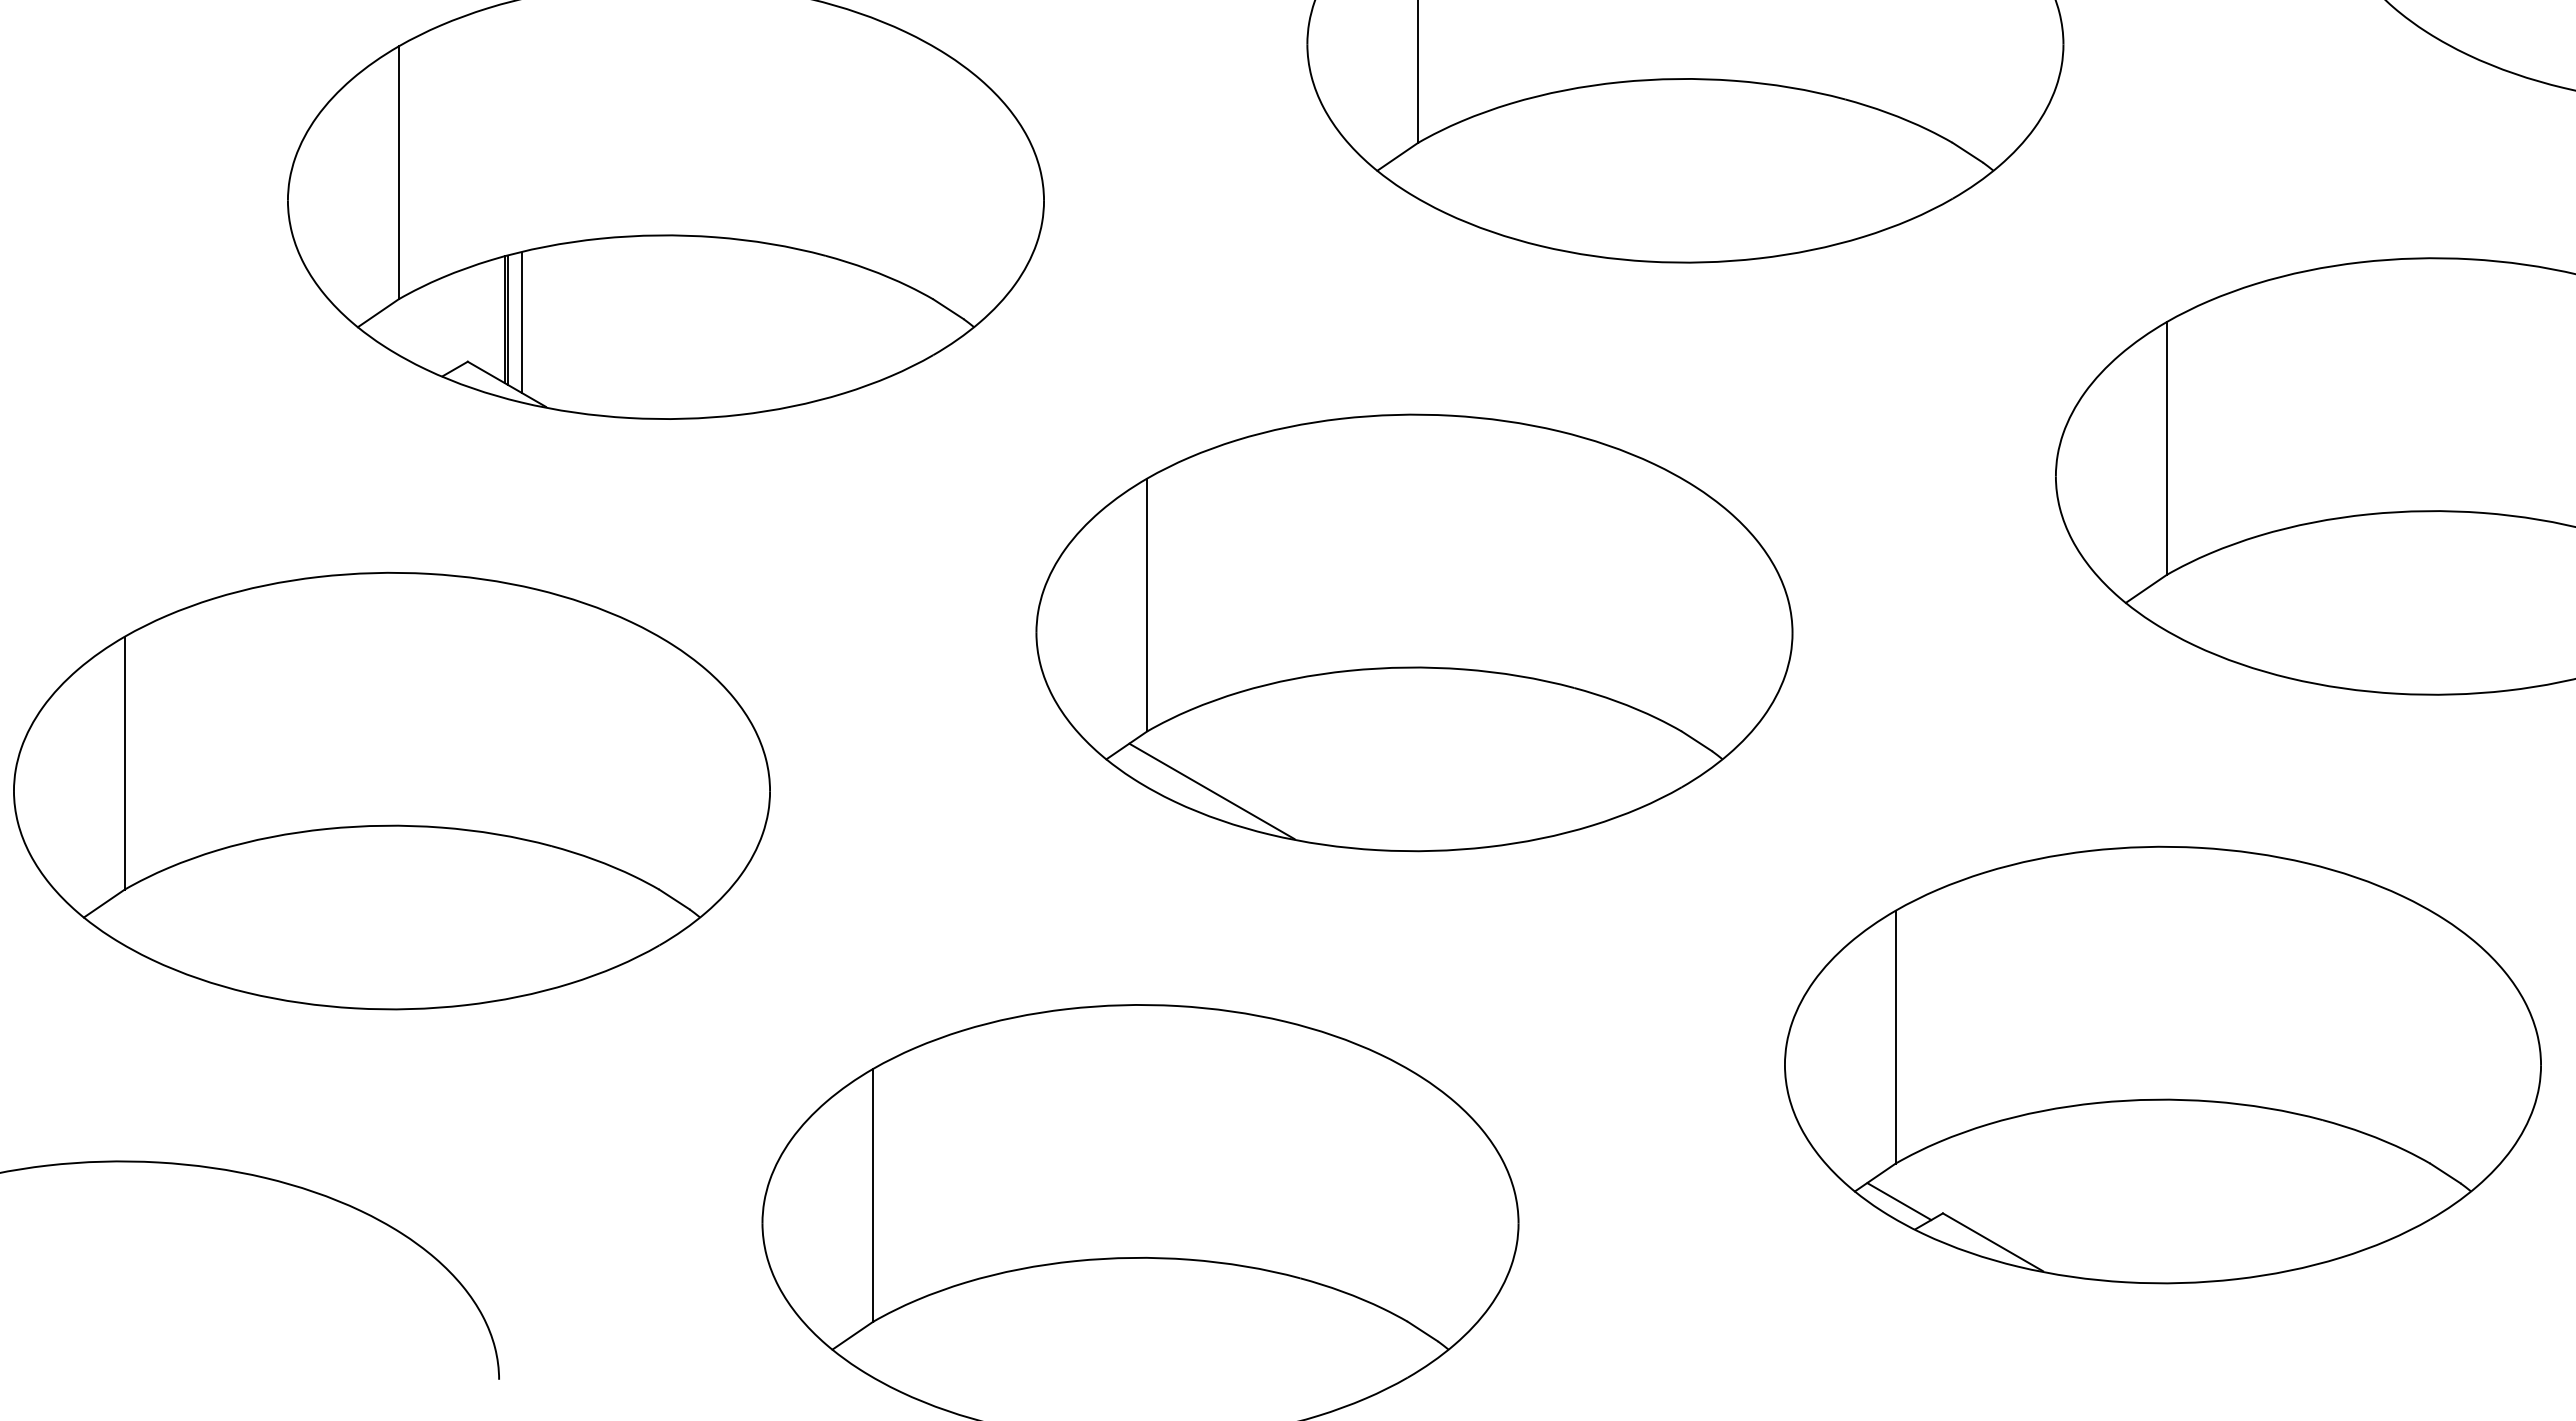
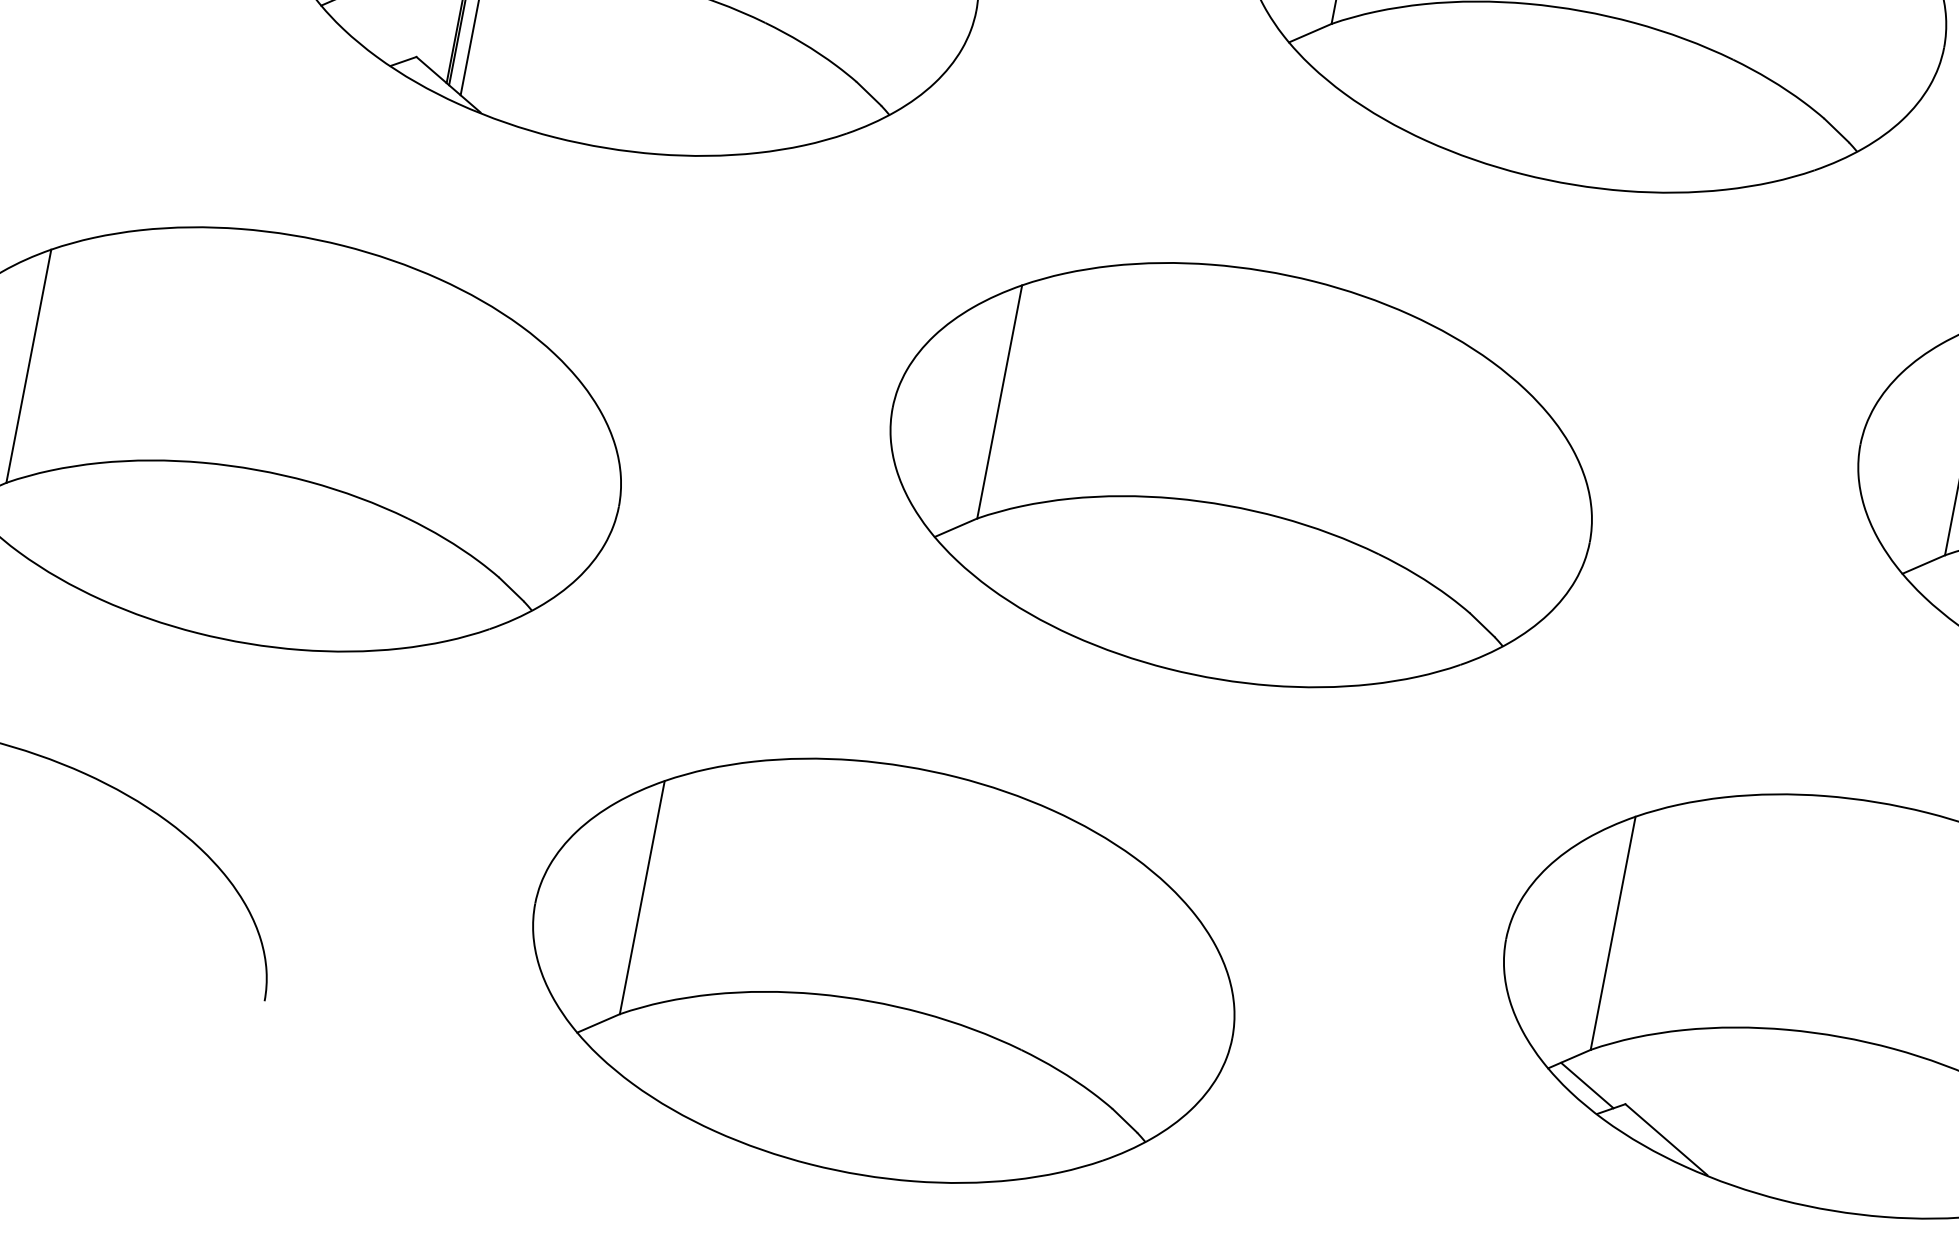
line: (1211, 791) -> (1025, 585), removed

